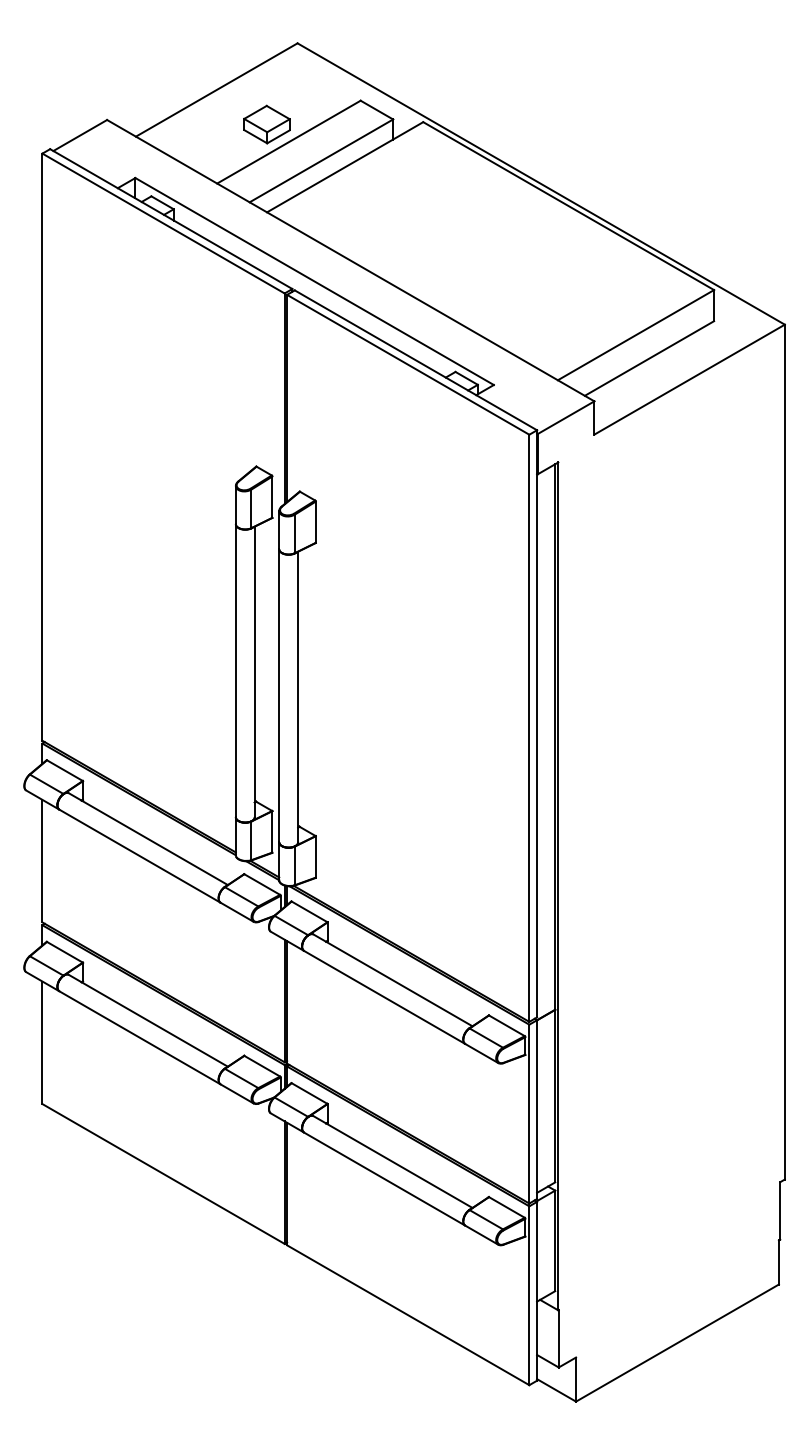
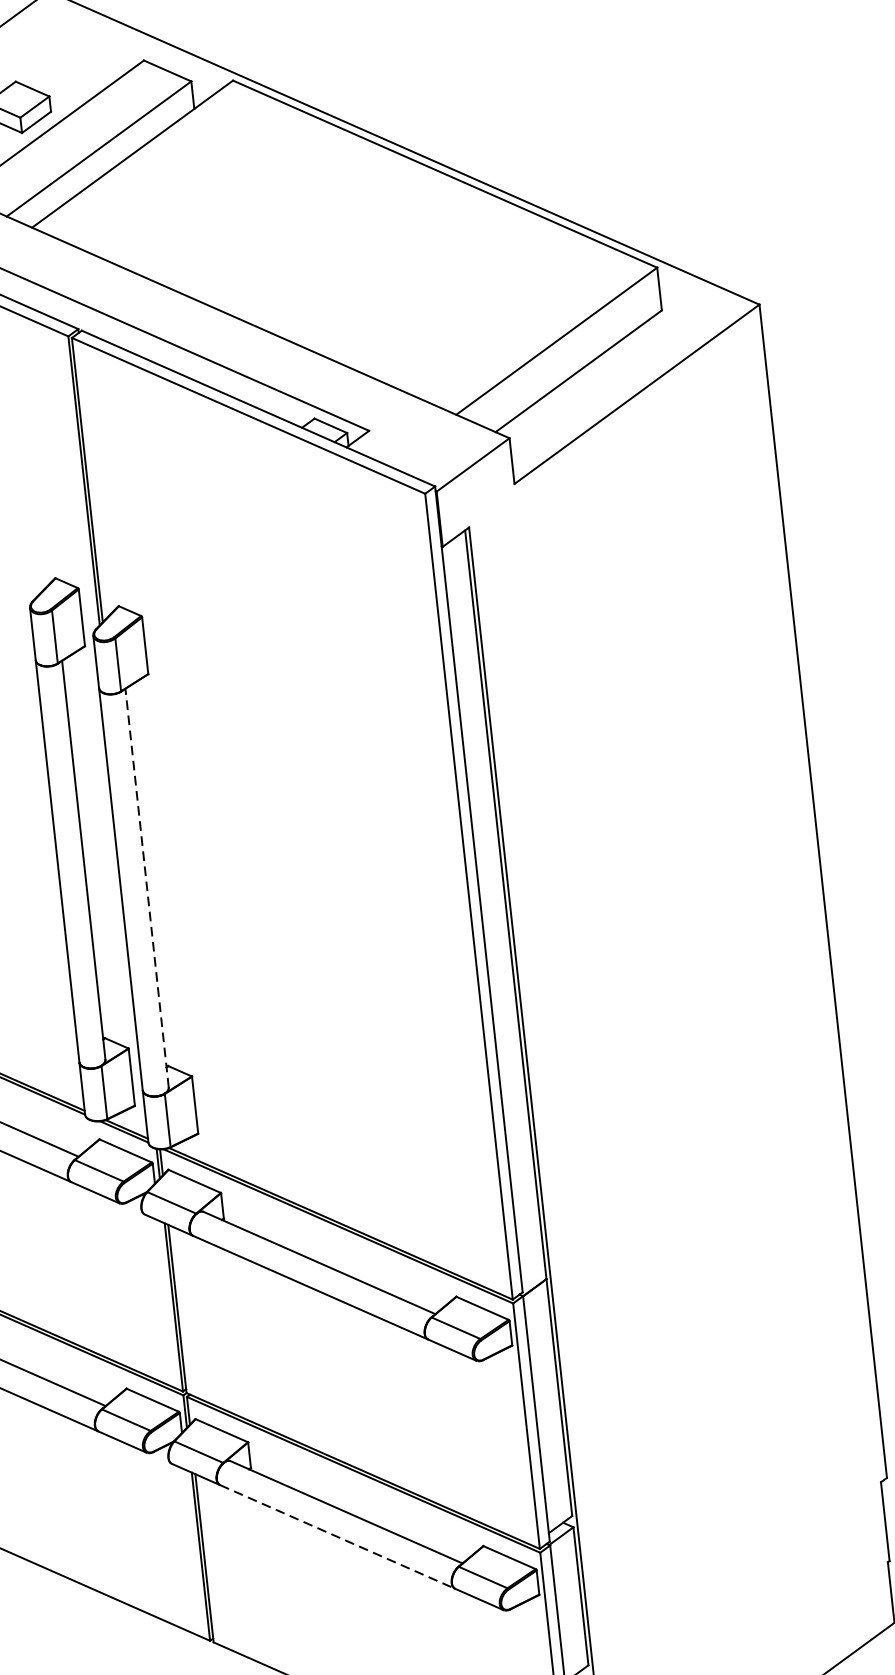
line: (298, 696) -> (147, 887), solid -> dashed
line: (384, 1179) -> (337, 1537), solid -> dashed

